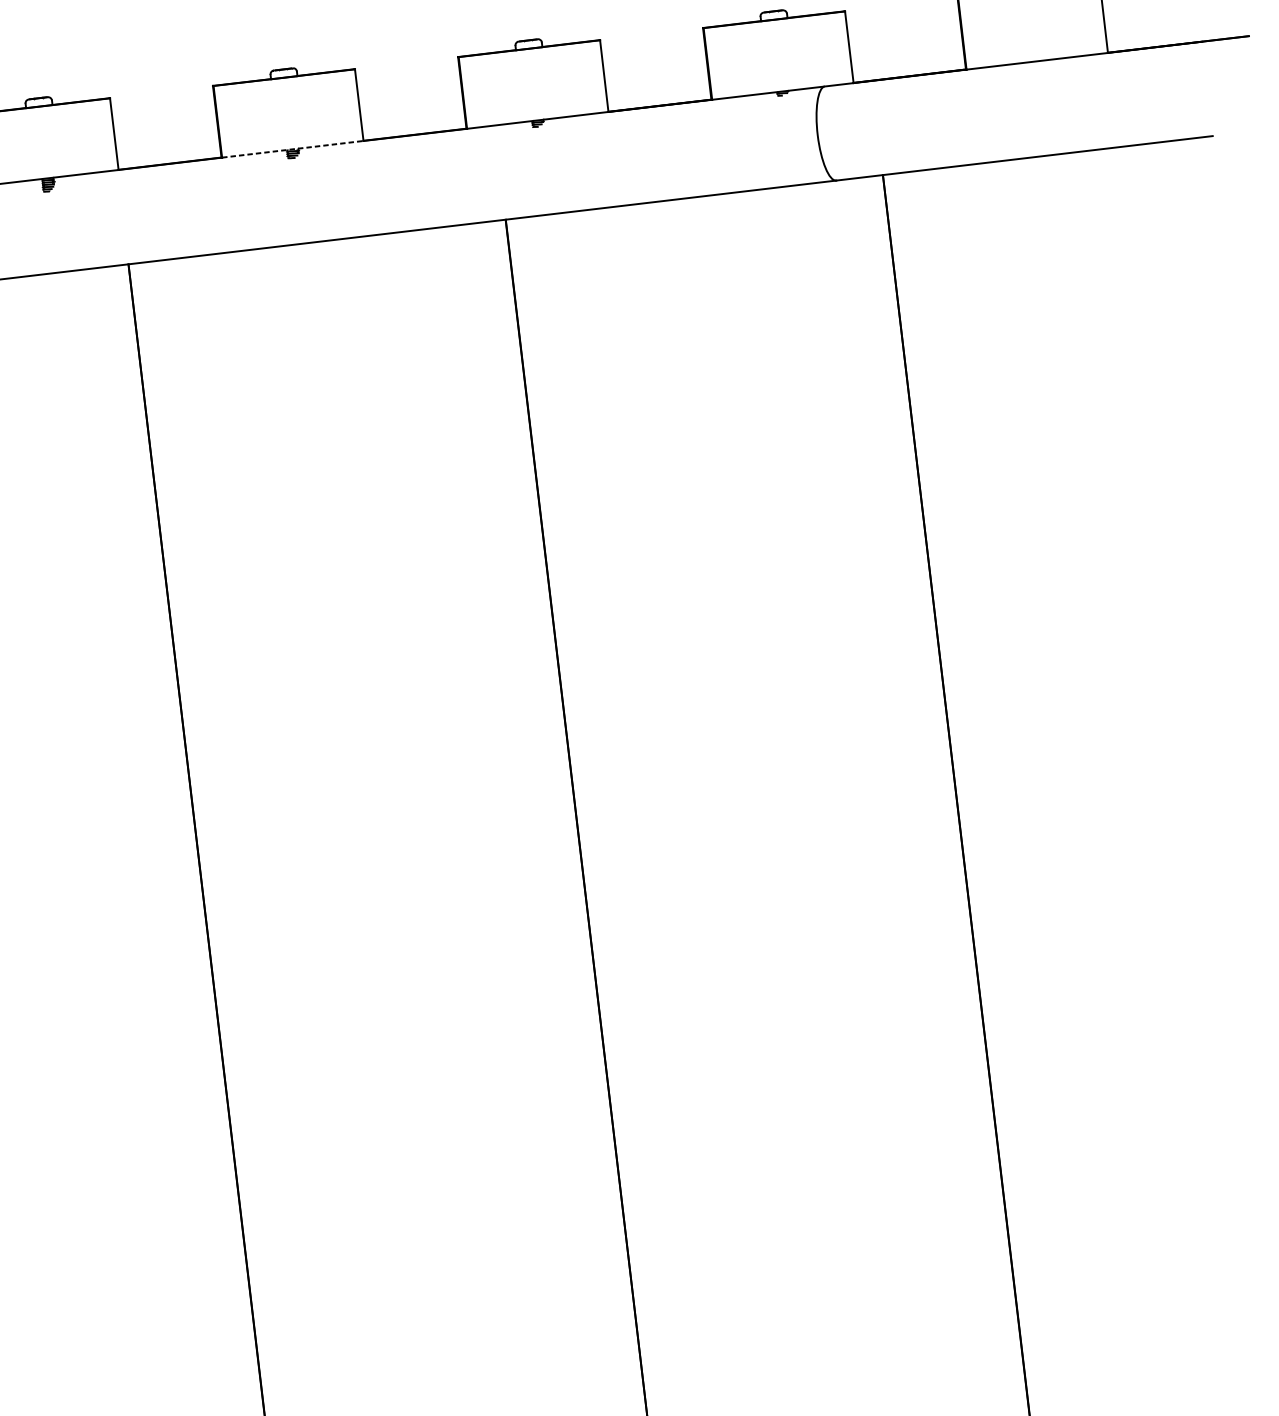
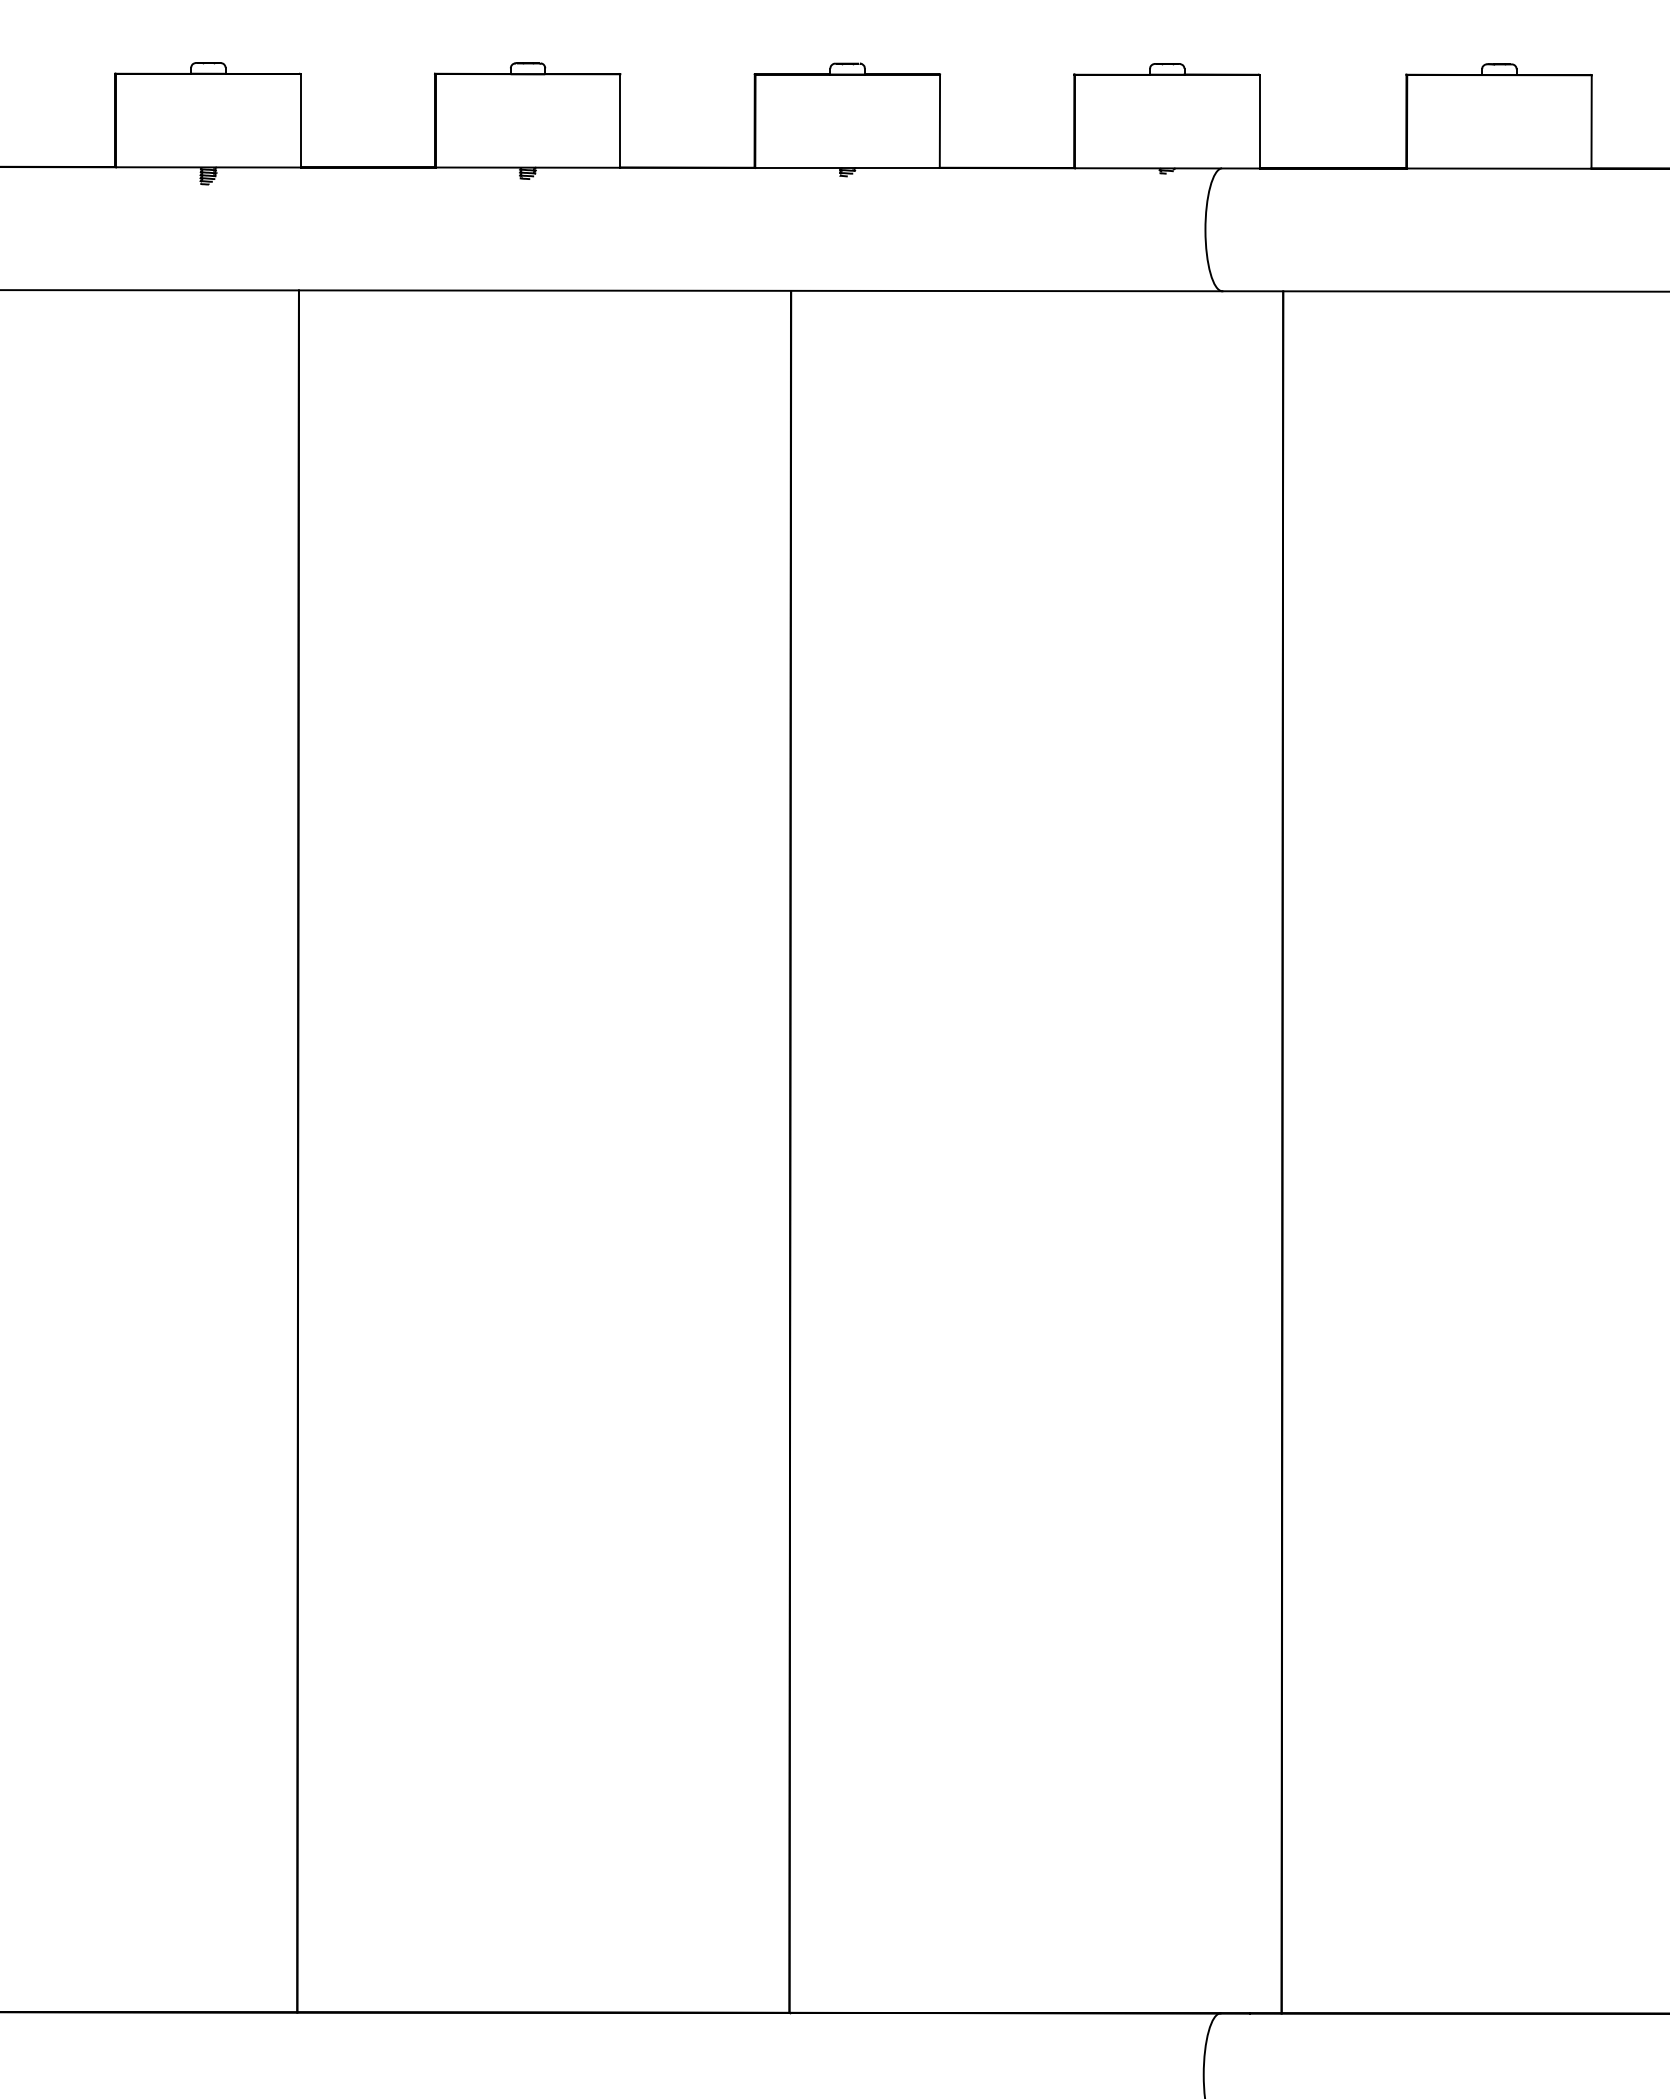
line: (293, 149) -> (528, 167), dashed -> solid

